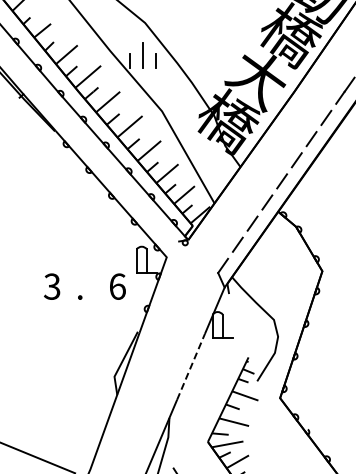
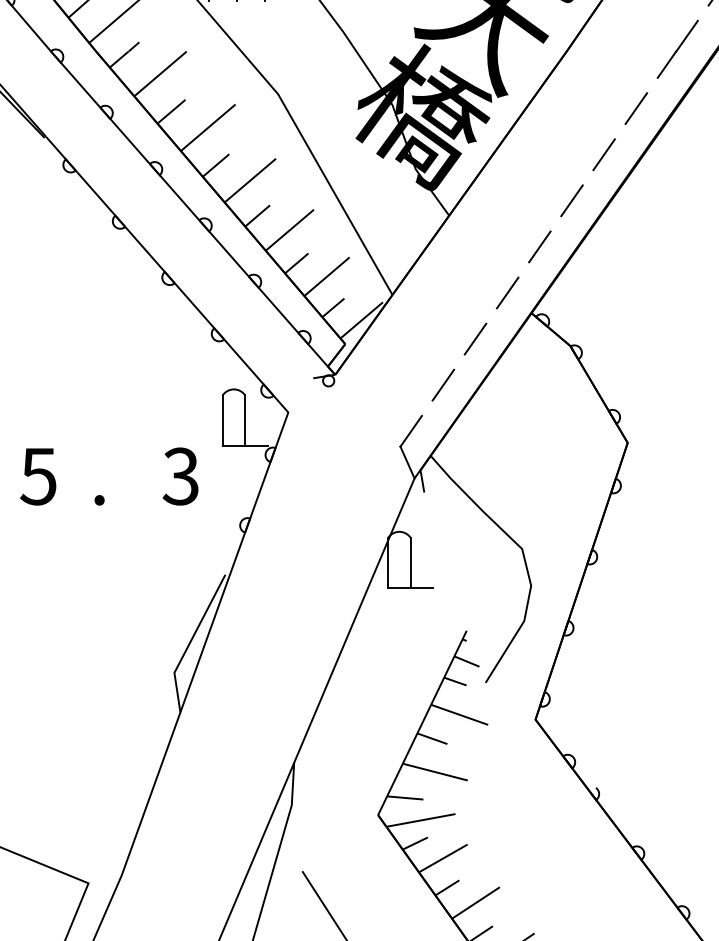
text: (52, 286) -> (39, 476), 3 -> 5
text: (117, 286) -> (180, 476), 6 -> 3
line: (191, 366) -> (342, 650), dashed -> solid

